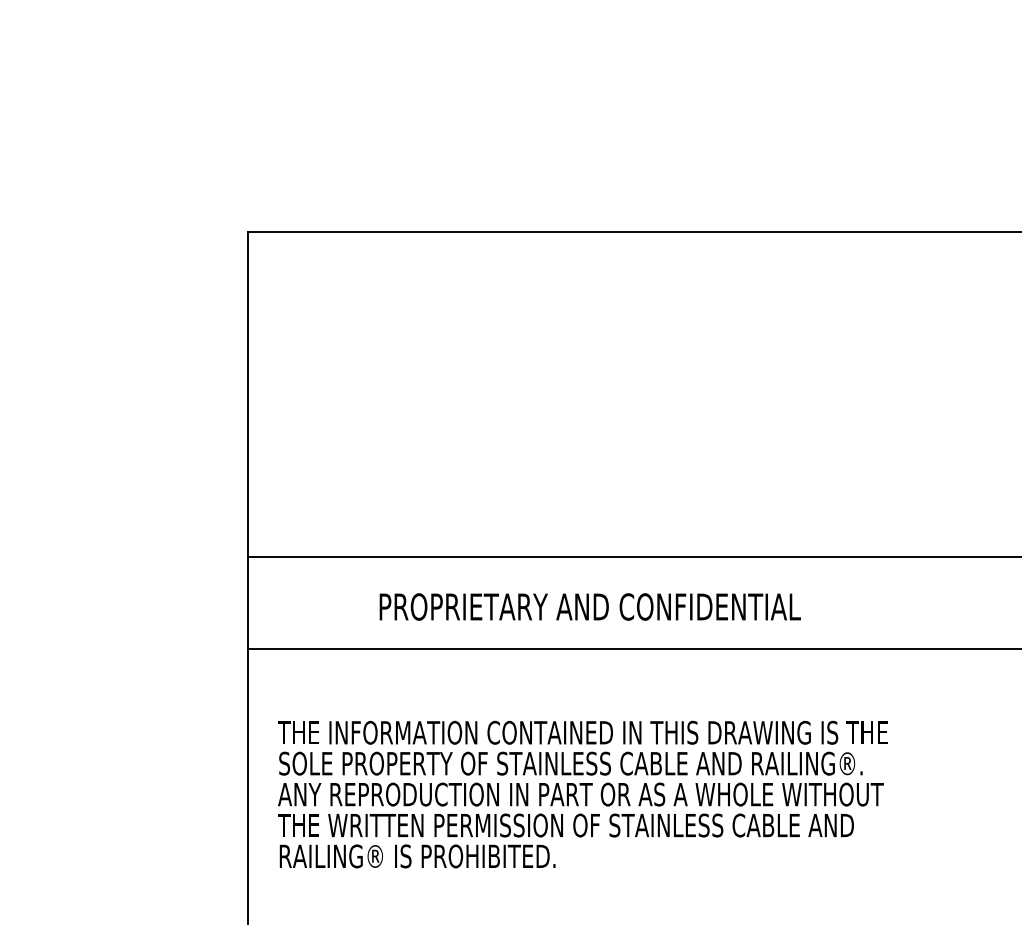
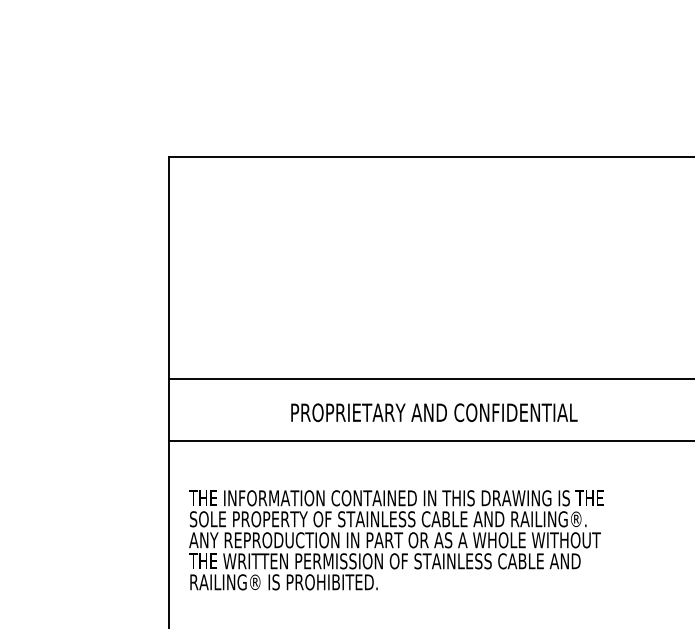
text: (590, 606) -> (434, 412), moved

